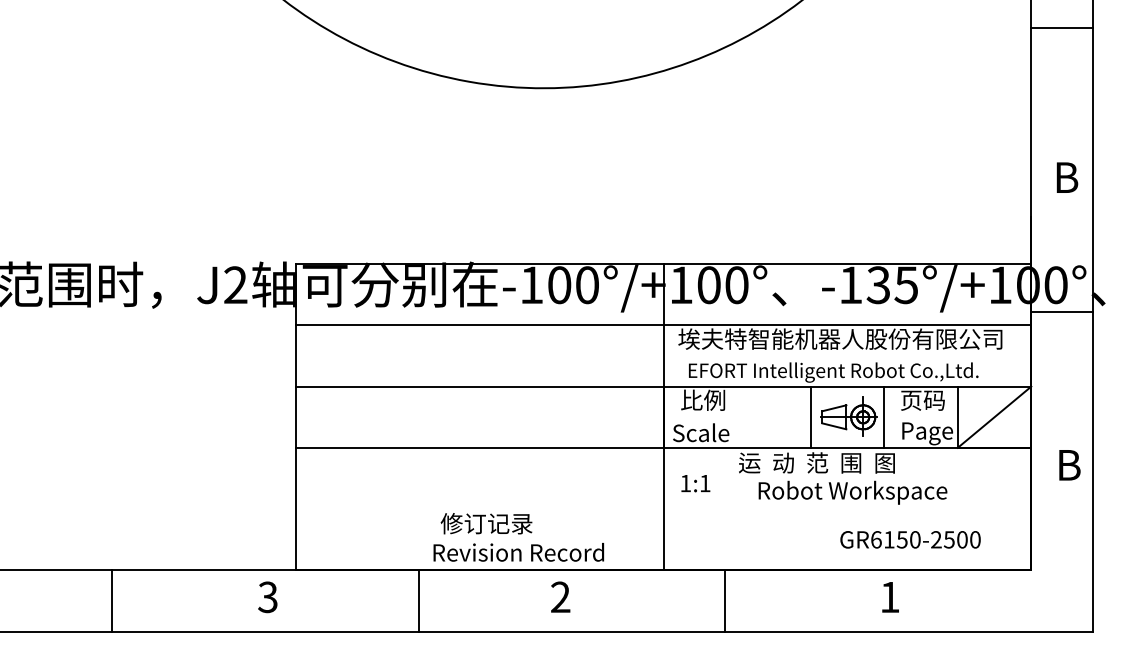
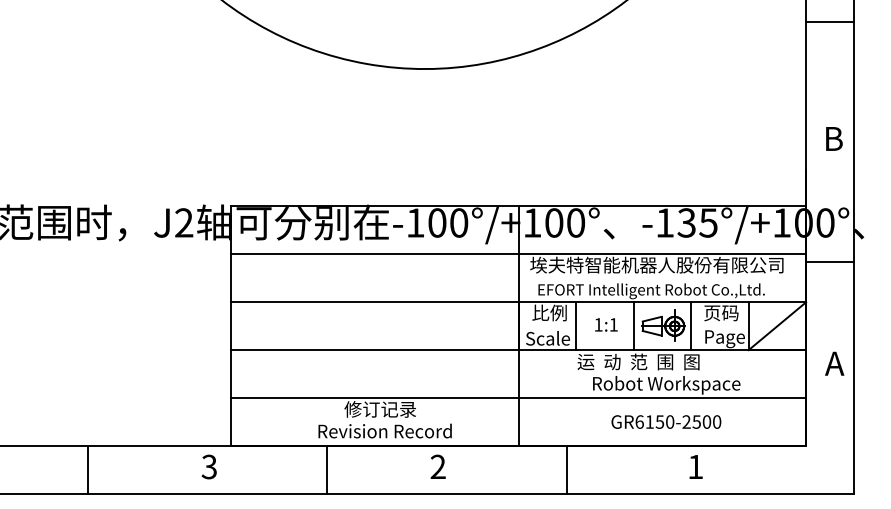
line: (1061, 311) -> (829, 261), moved
line: (737, 416) -> (576, 325), added
text: (1067, 465) -> (834, 363), B -> A
text: (695, 483) -> (606, 324), moved
line: (663, 509) -> (518, 398), added
text: (910, 539) -> (666, 421), moved
text: (518, 552) -> (384, 431), moved

